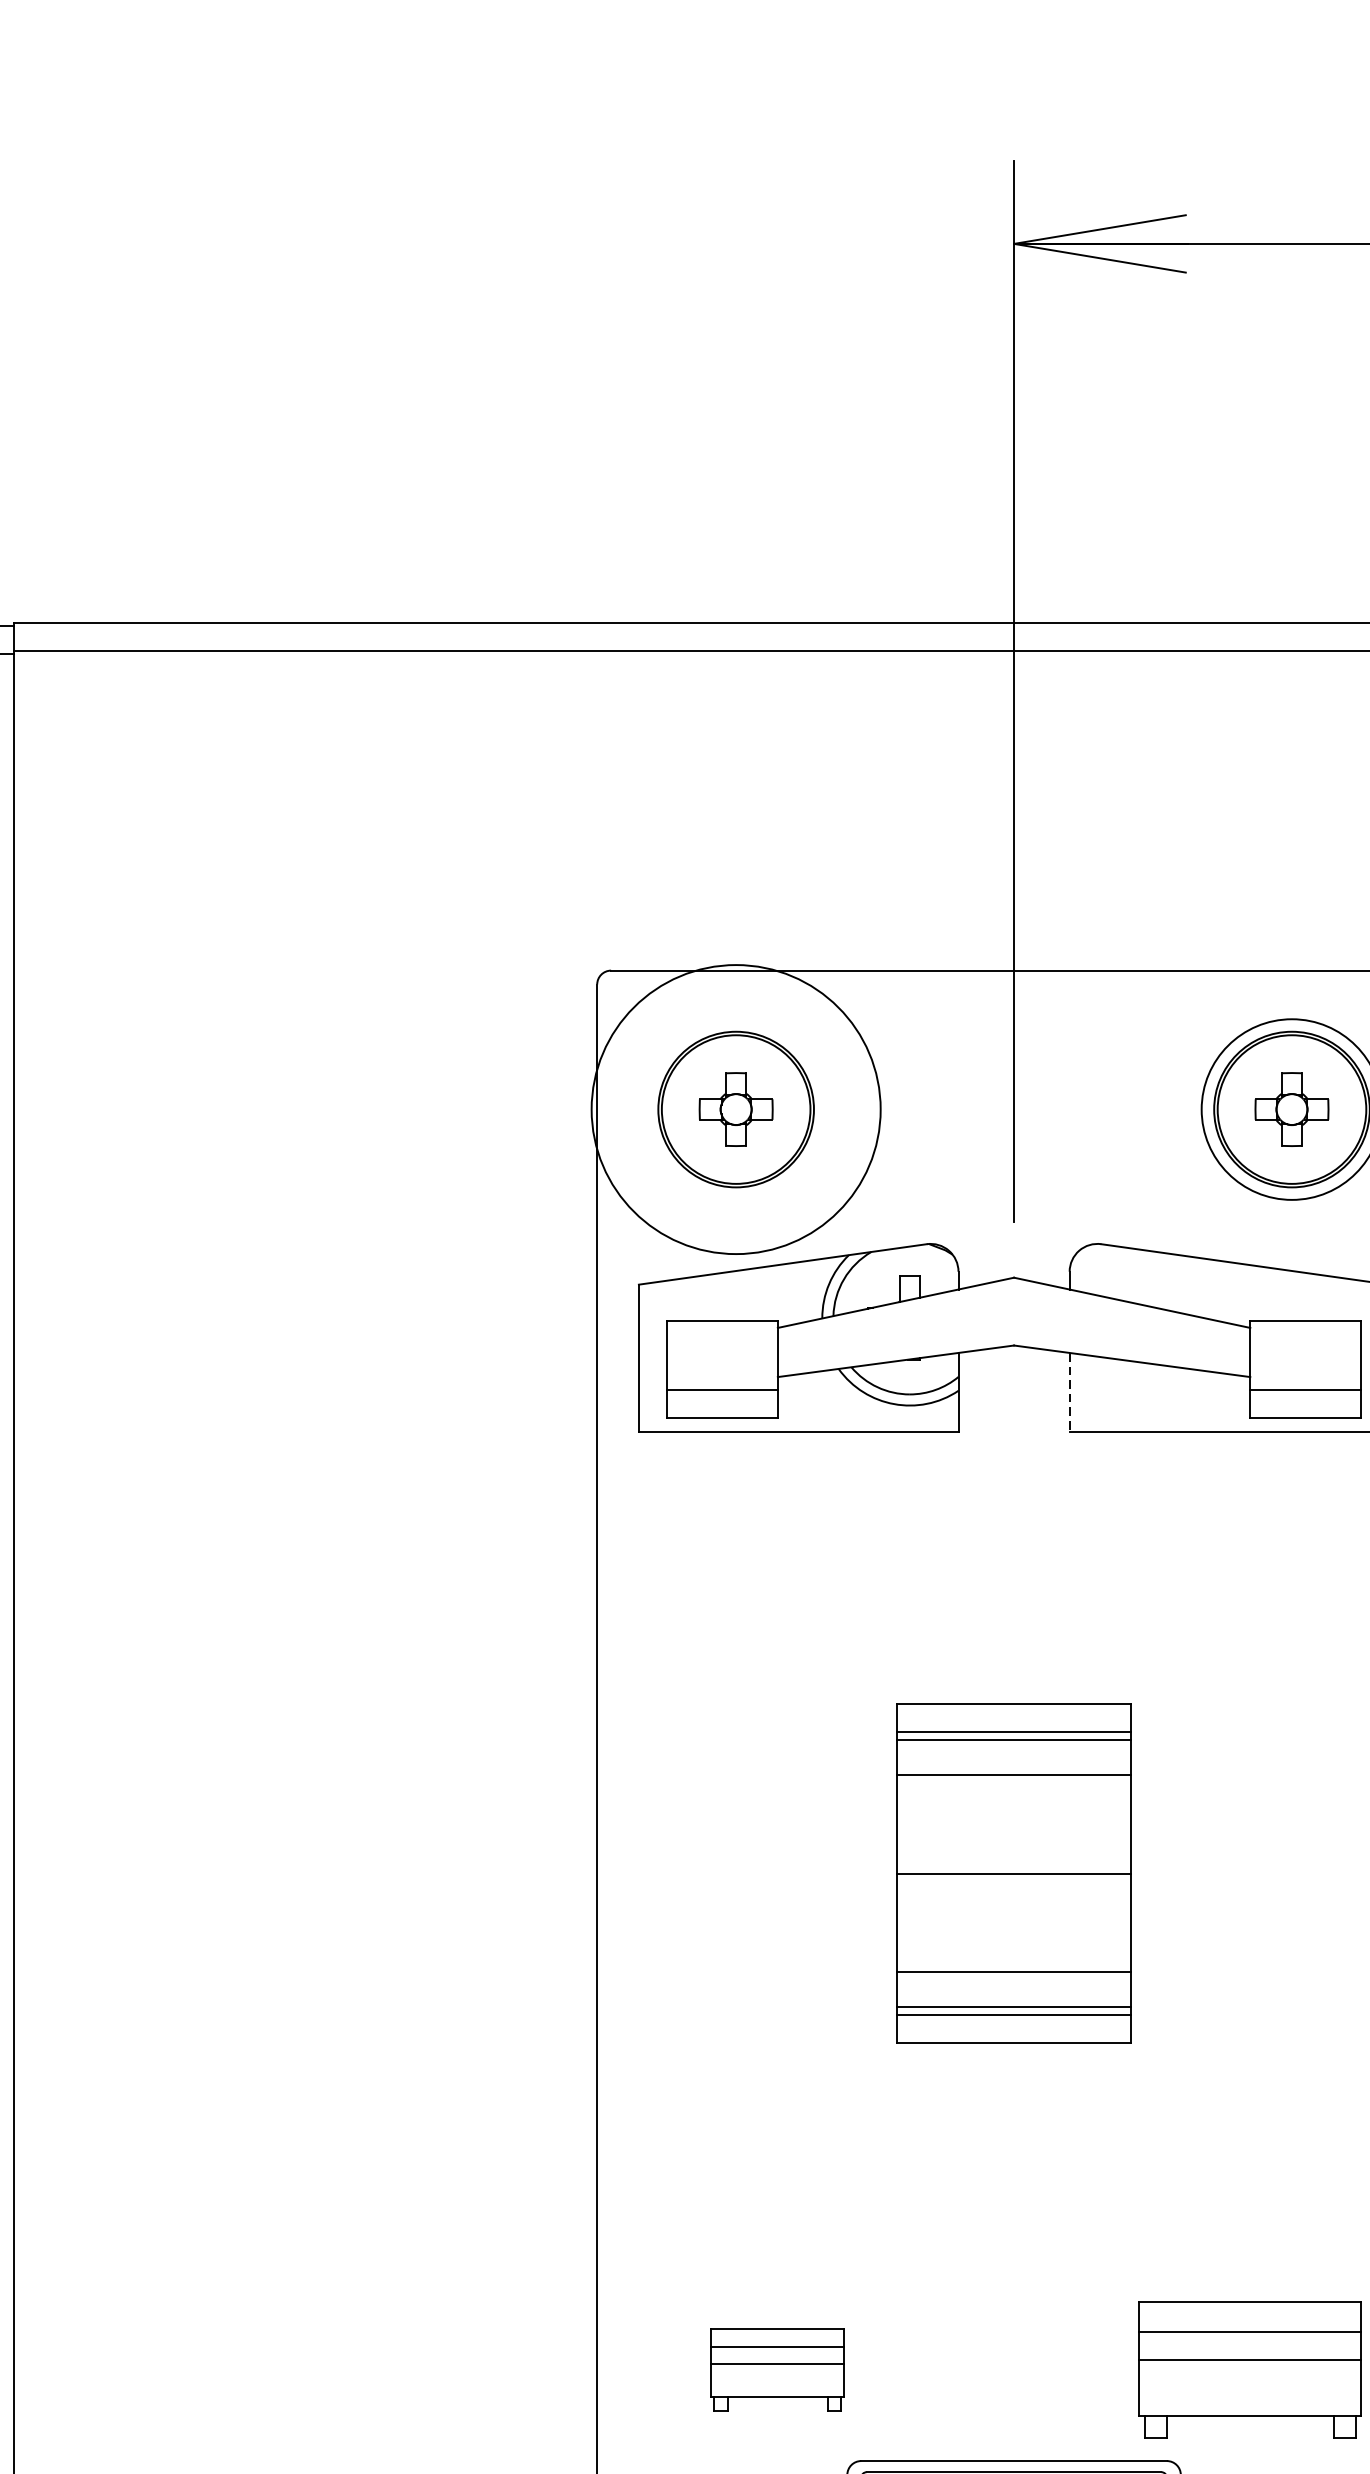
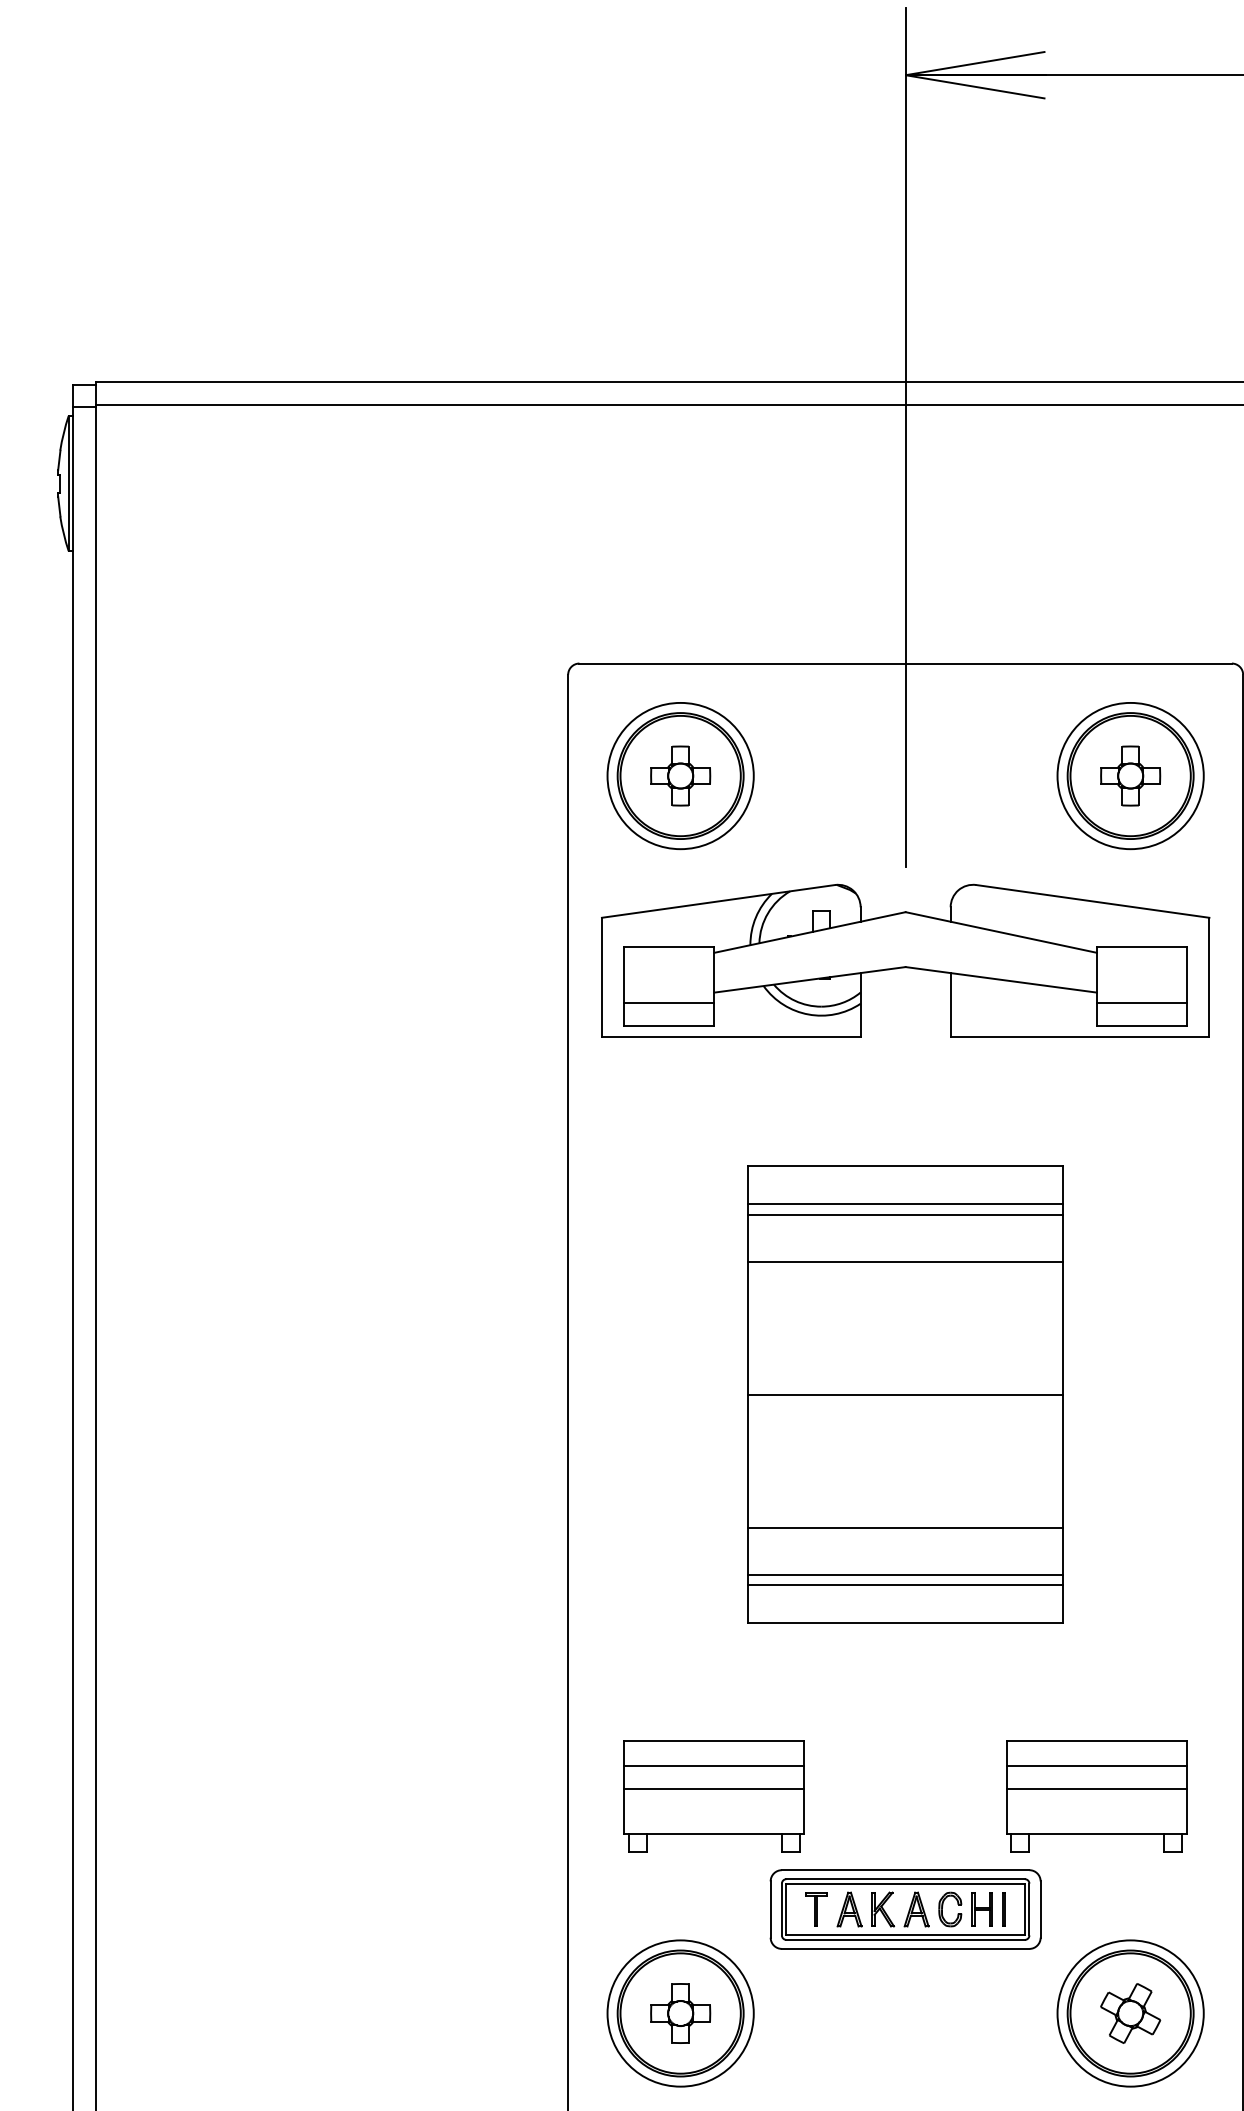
circle: (735, 1108) -> (680, 775), size x0.62
line: (1069, 1392) -> (950, 1005), dashed -> solid
part: (1013, 1873) -> (905, 1394), size x1.67
part: (776, 2370) -> (713, 1796), size x1.67

